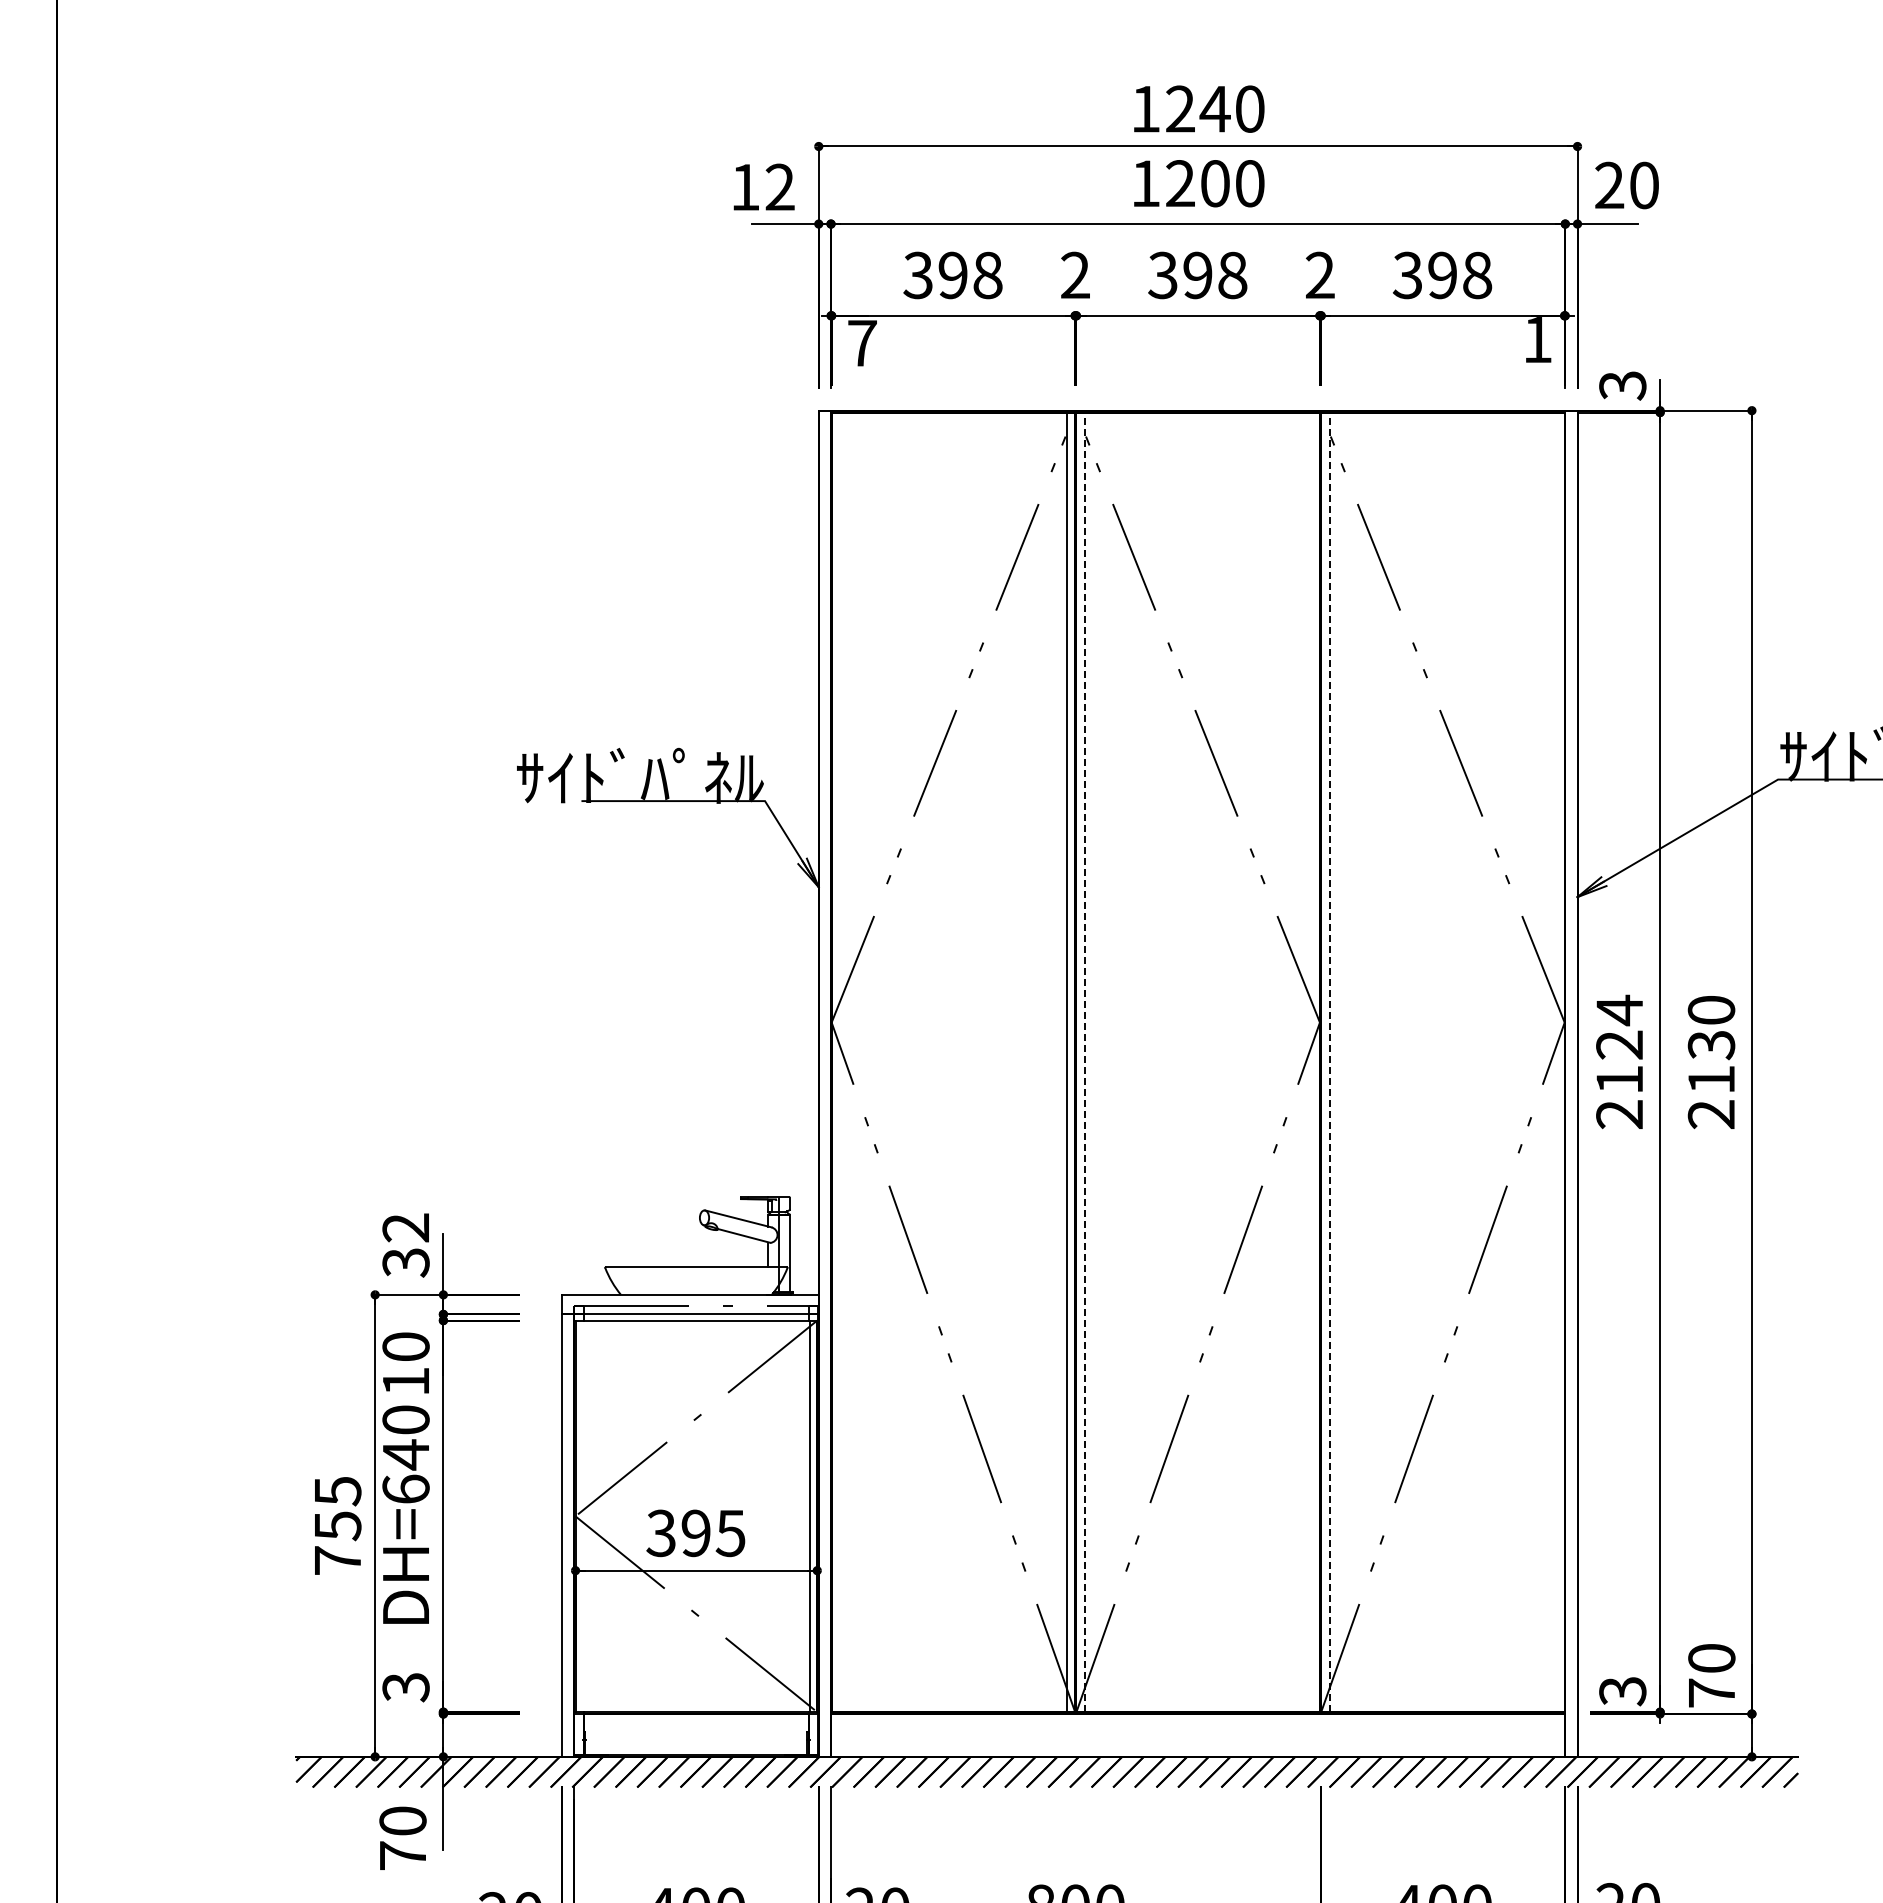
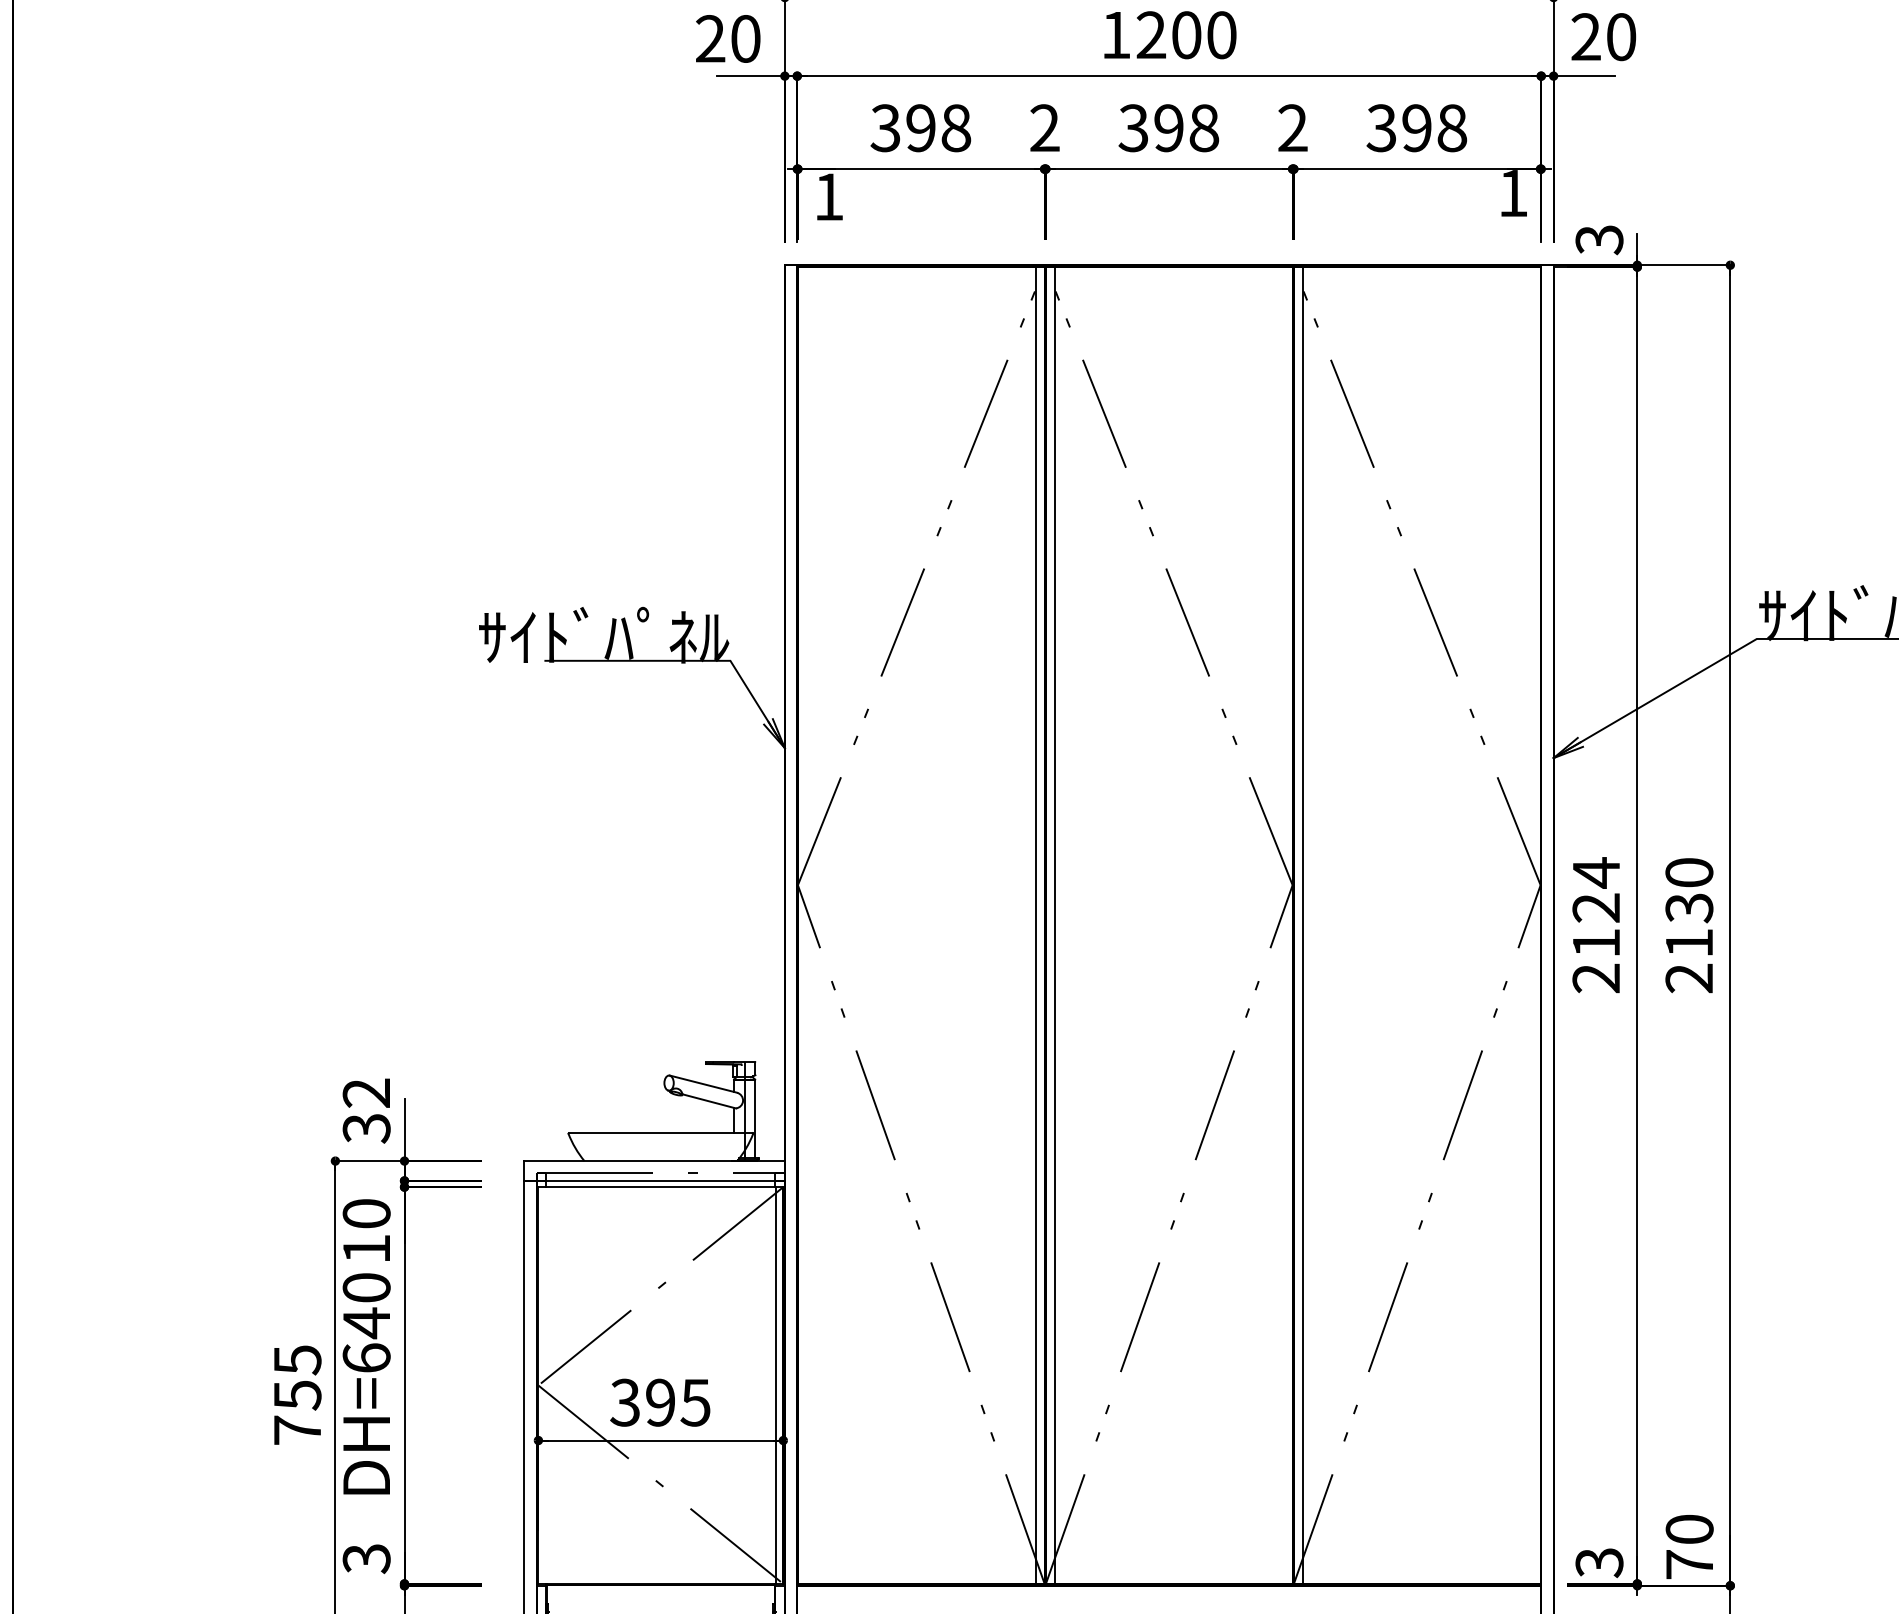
text: (762, 187) -> (727, 39), 12 -> 20
text: (862, 343) -> (829, 197), 7 -> 1
line: (1084, 1062) -> (1054, 925), dashed -> solid
line: (1329, 1062) -> (1302, 925), dashed -> solid

